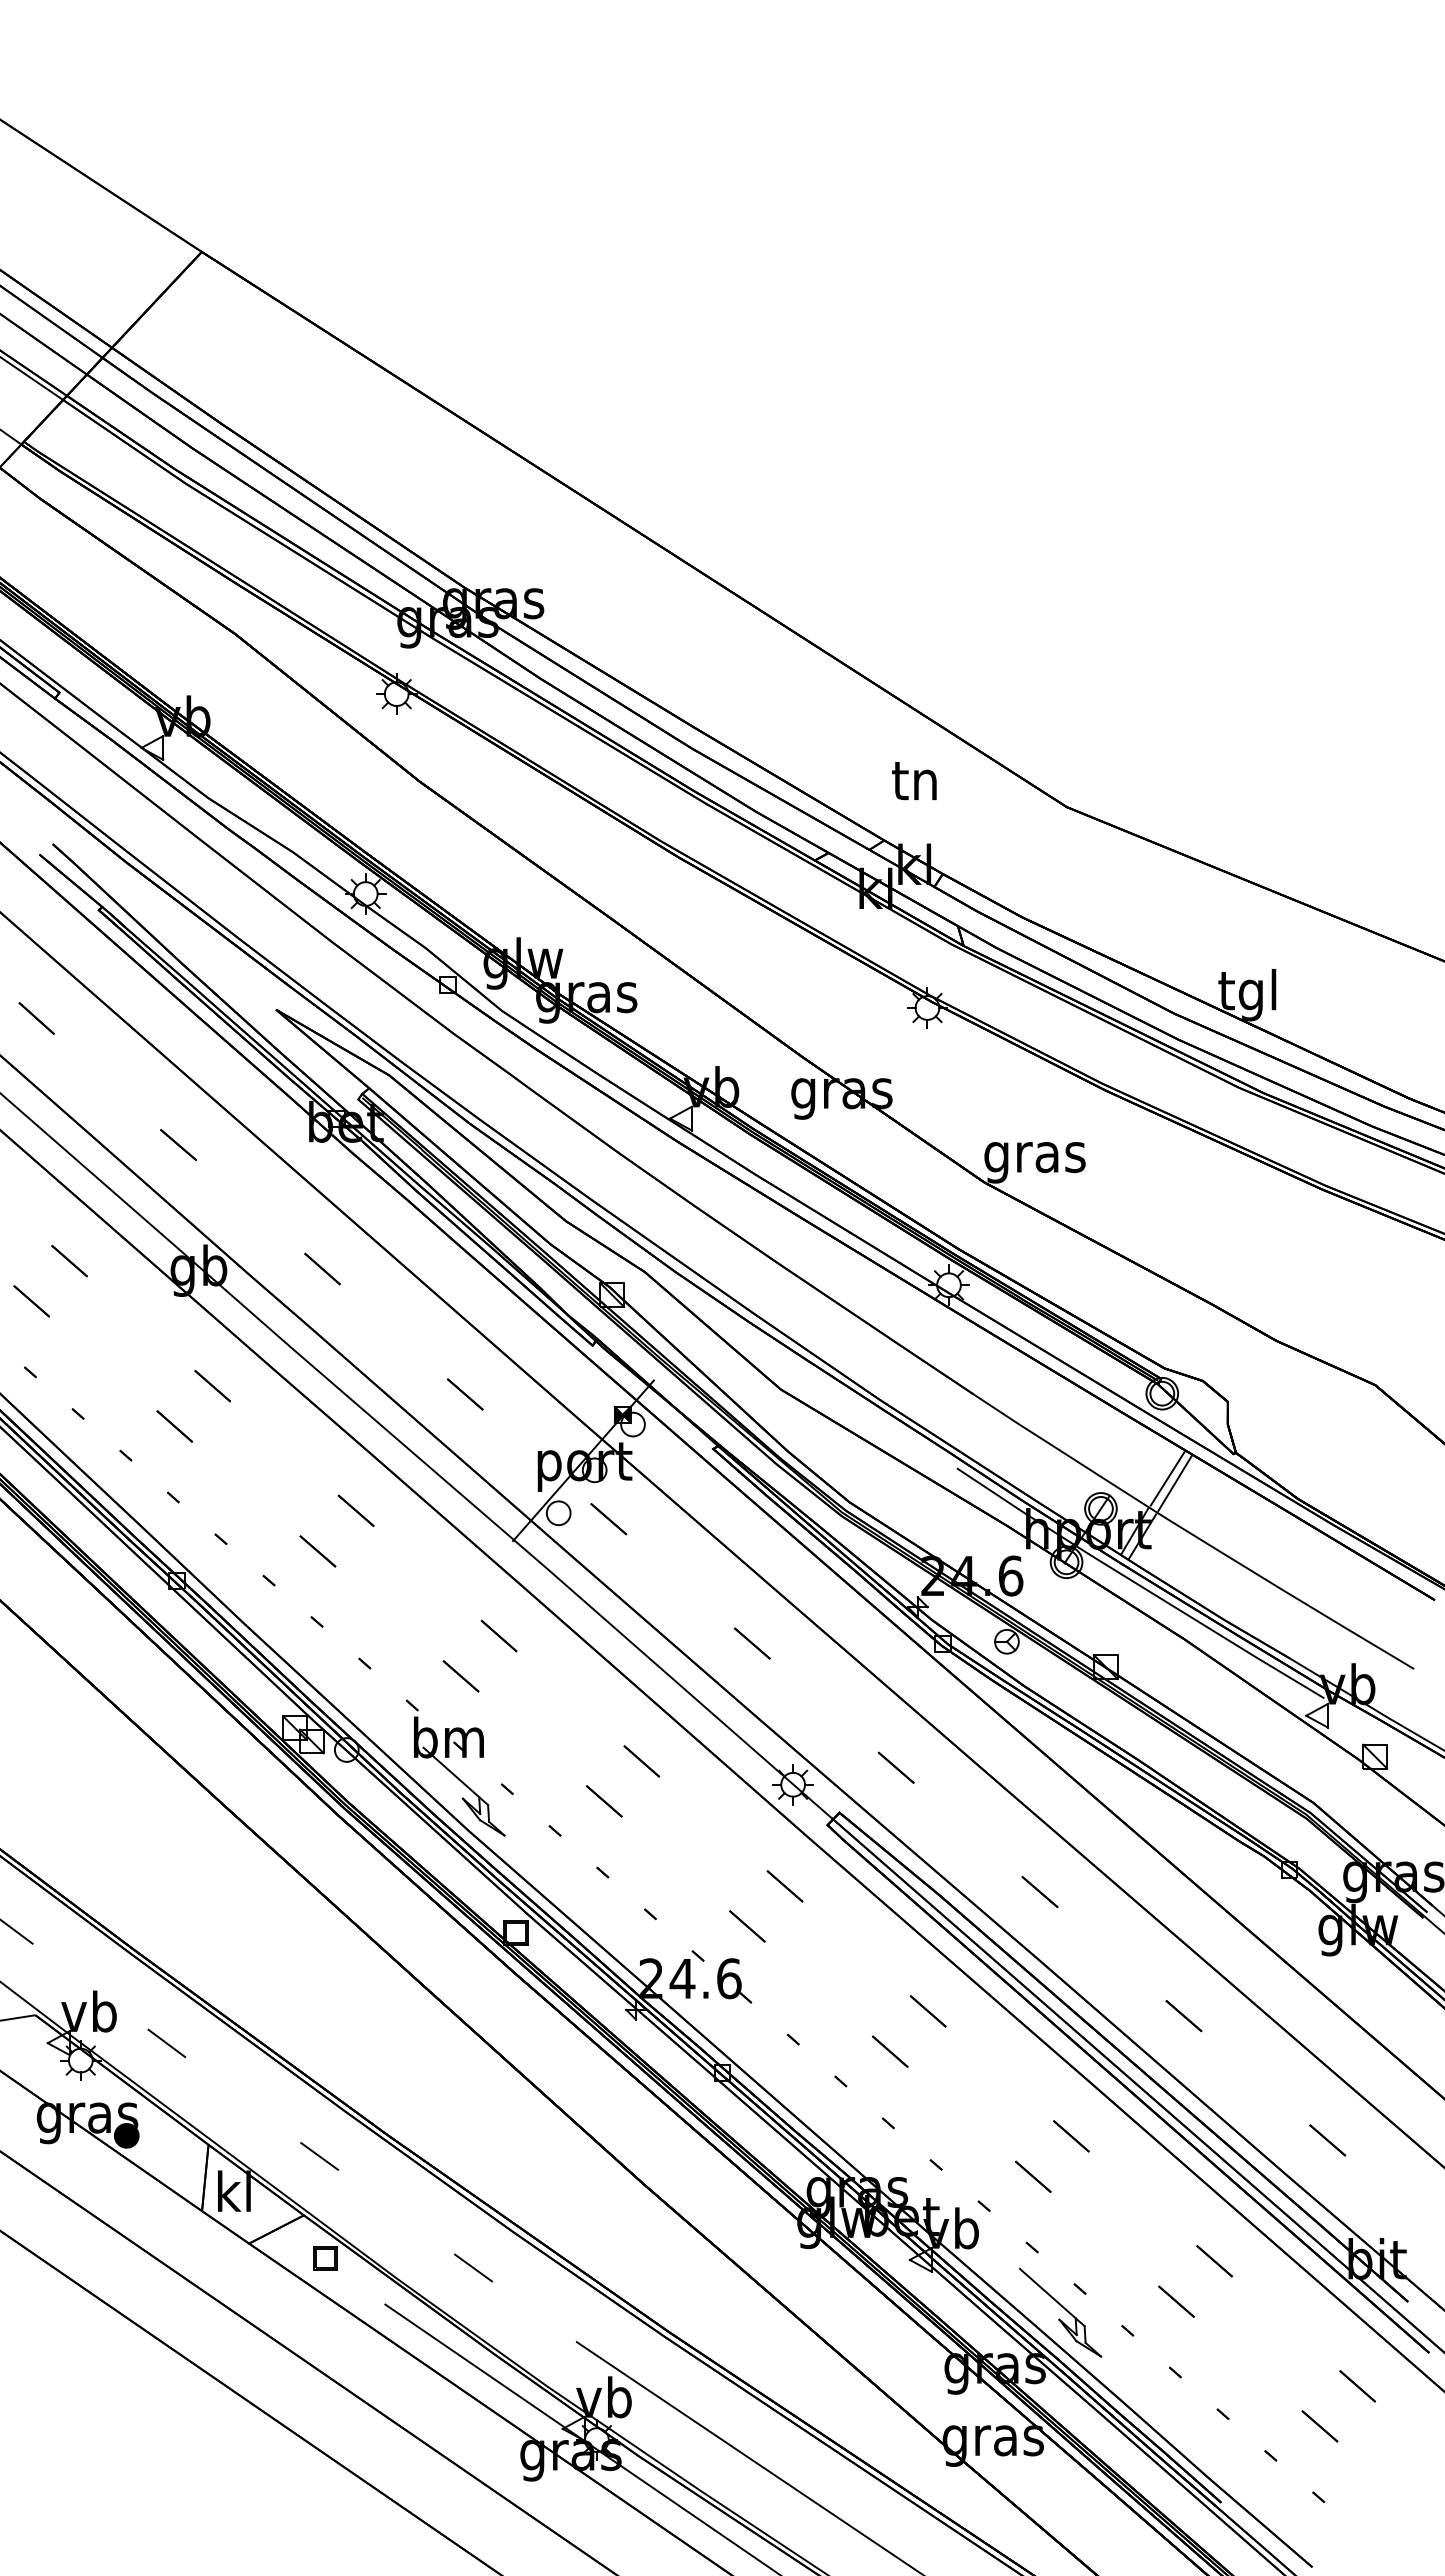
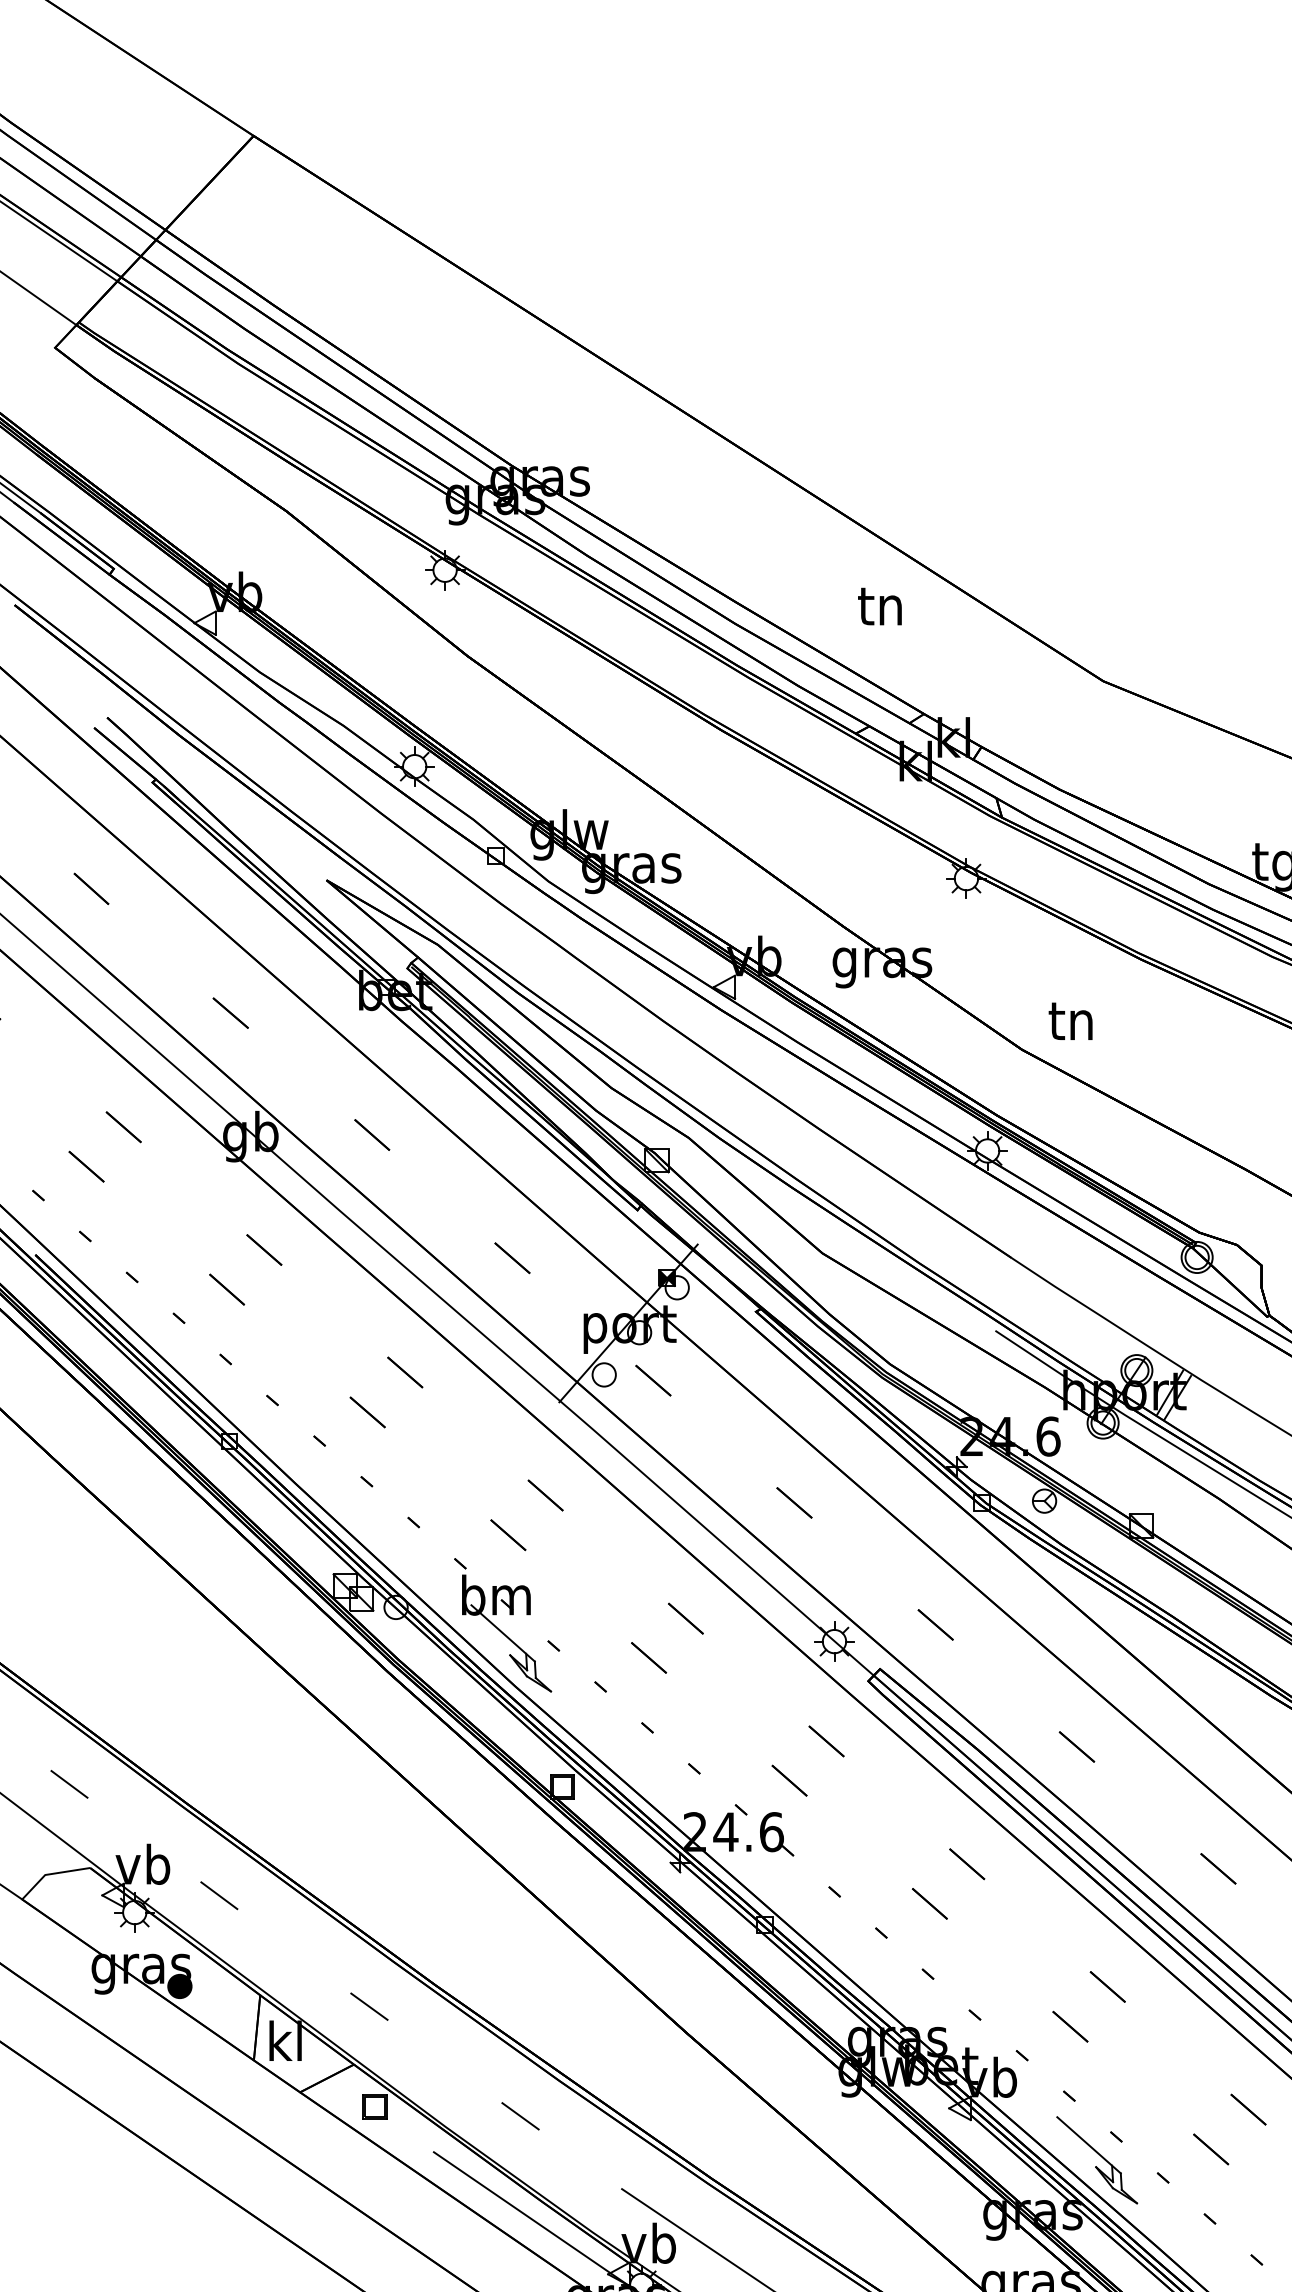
text: (914, 781) -> (880, 606), moved
text: (1034, 1158) -> (1071, 1026), gras -> tn
line: (1167, 1478) -> (1202, 1340), removed
line: (1174, 1483) -> (1209, 1345), removed

